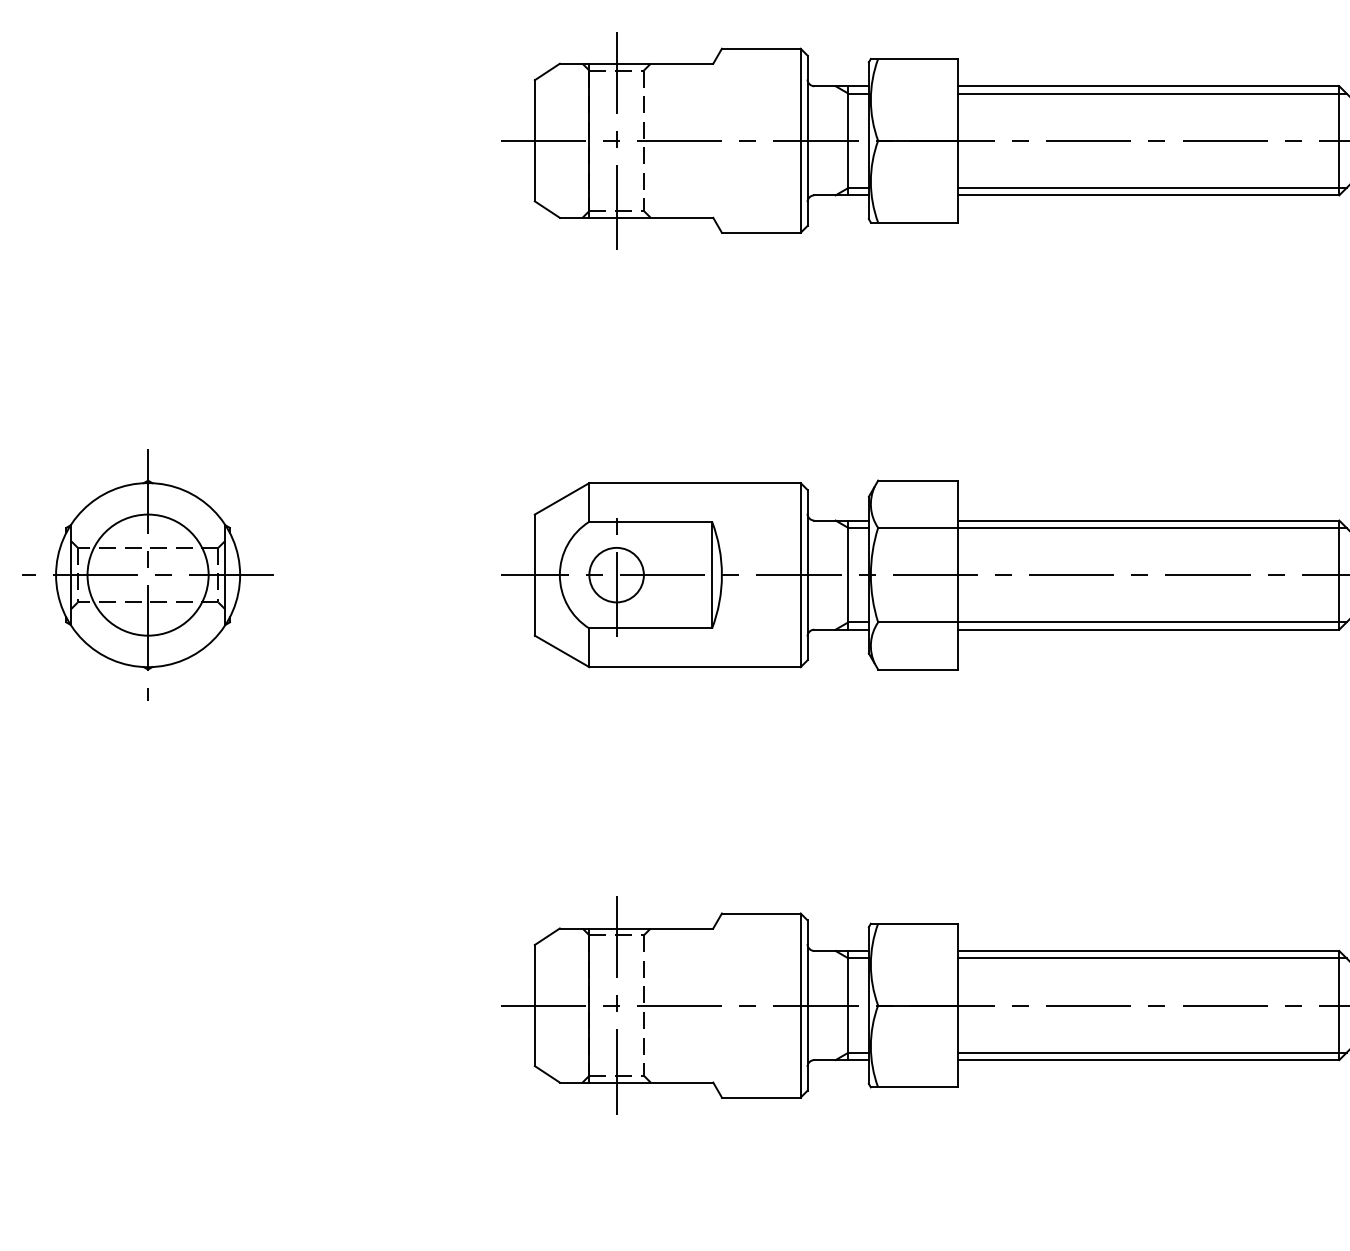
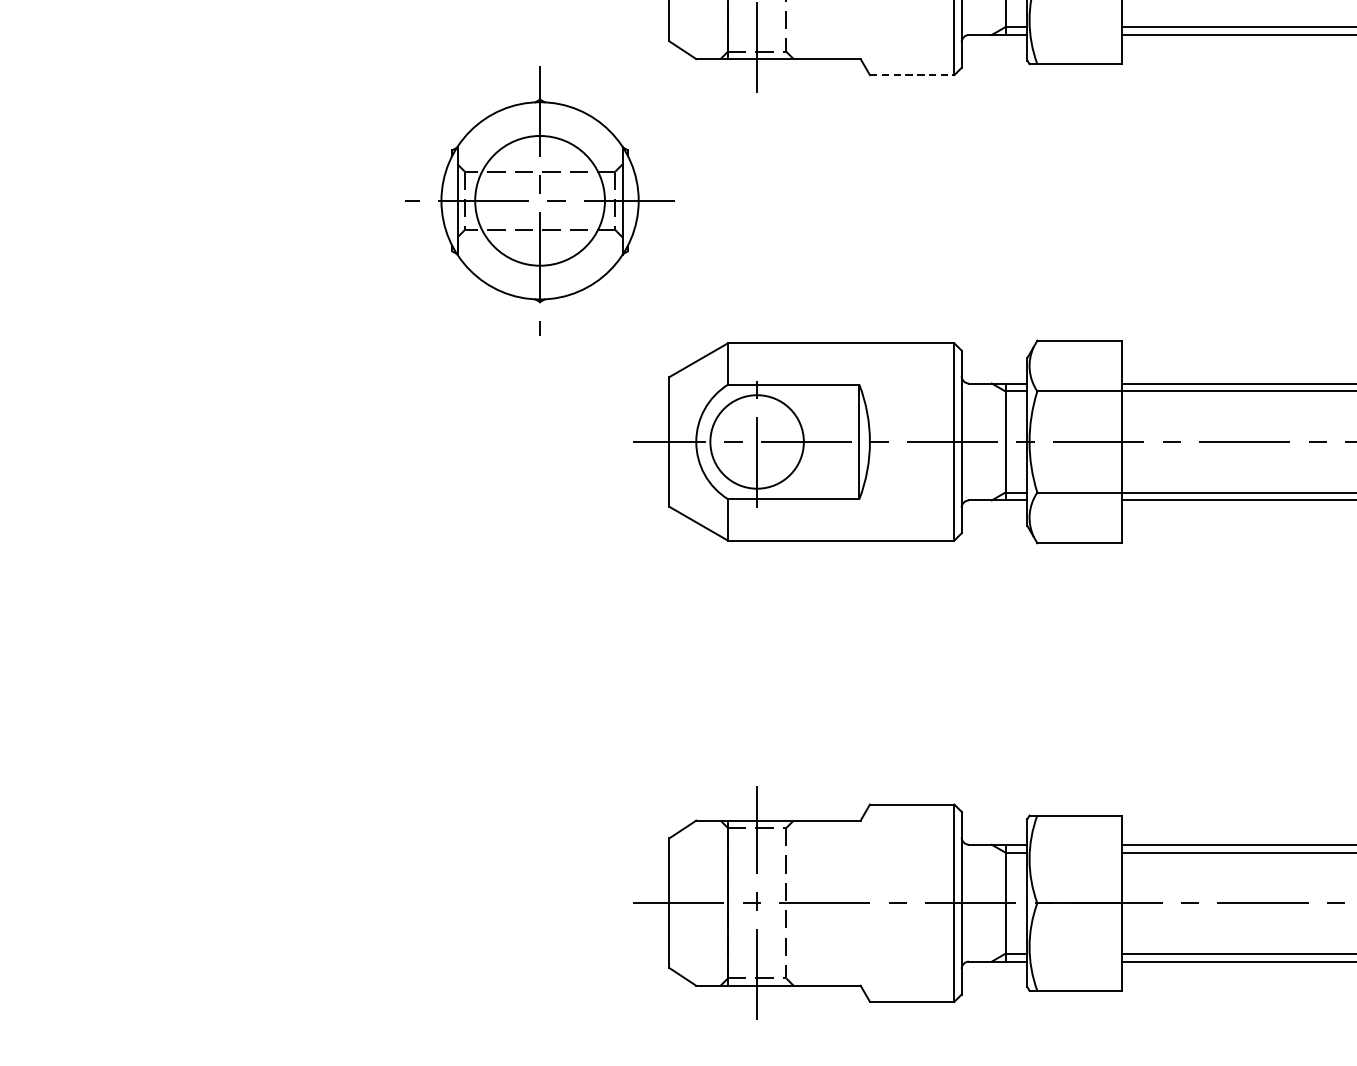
line: (761, 232) -> (912, 74), solid -> dashed
part: (147, 574) -> (539, 200), moved
circle: (616, 574) -> (756, 441), size x1.6

